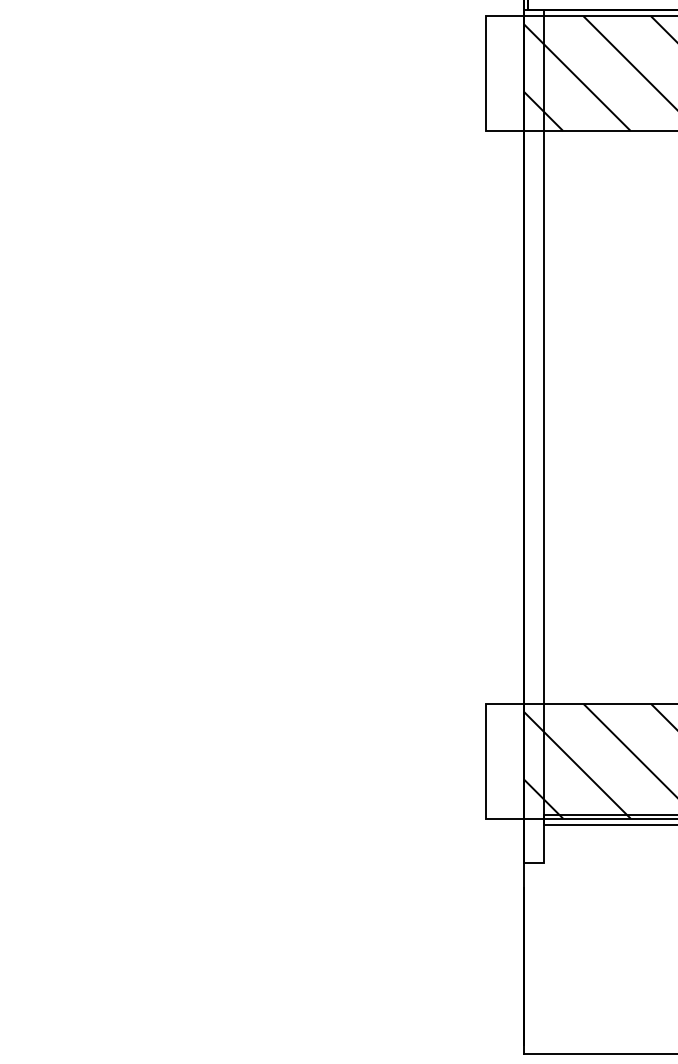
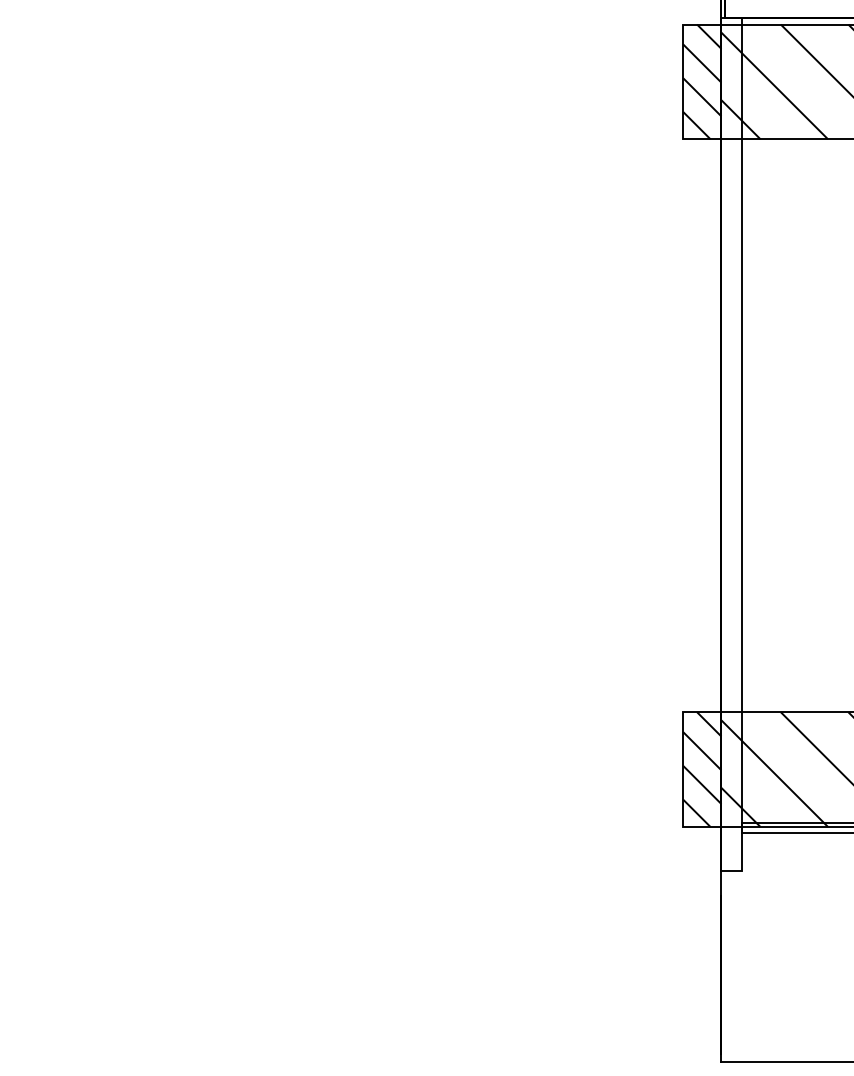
hatch: (505, 73) -> (702, 81), added
hatch: (505, 761) -> (702, 769), added

